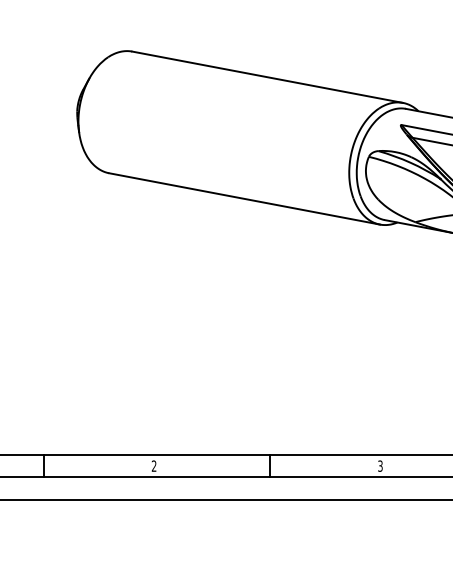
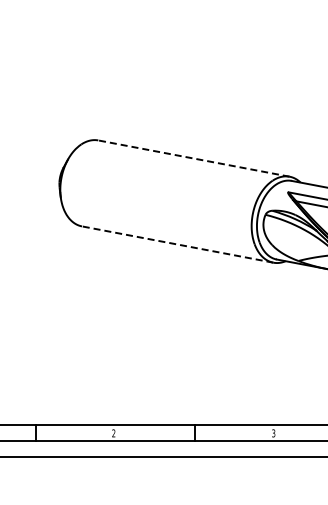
line: (266, 77) -> (193, 158), solid -> dashed
line: (244, 198) -> (177, 244), solid -> dashed

